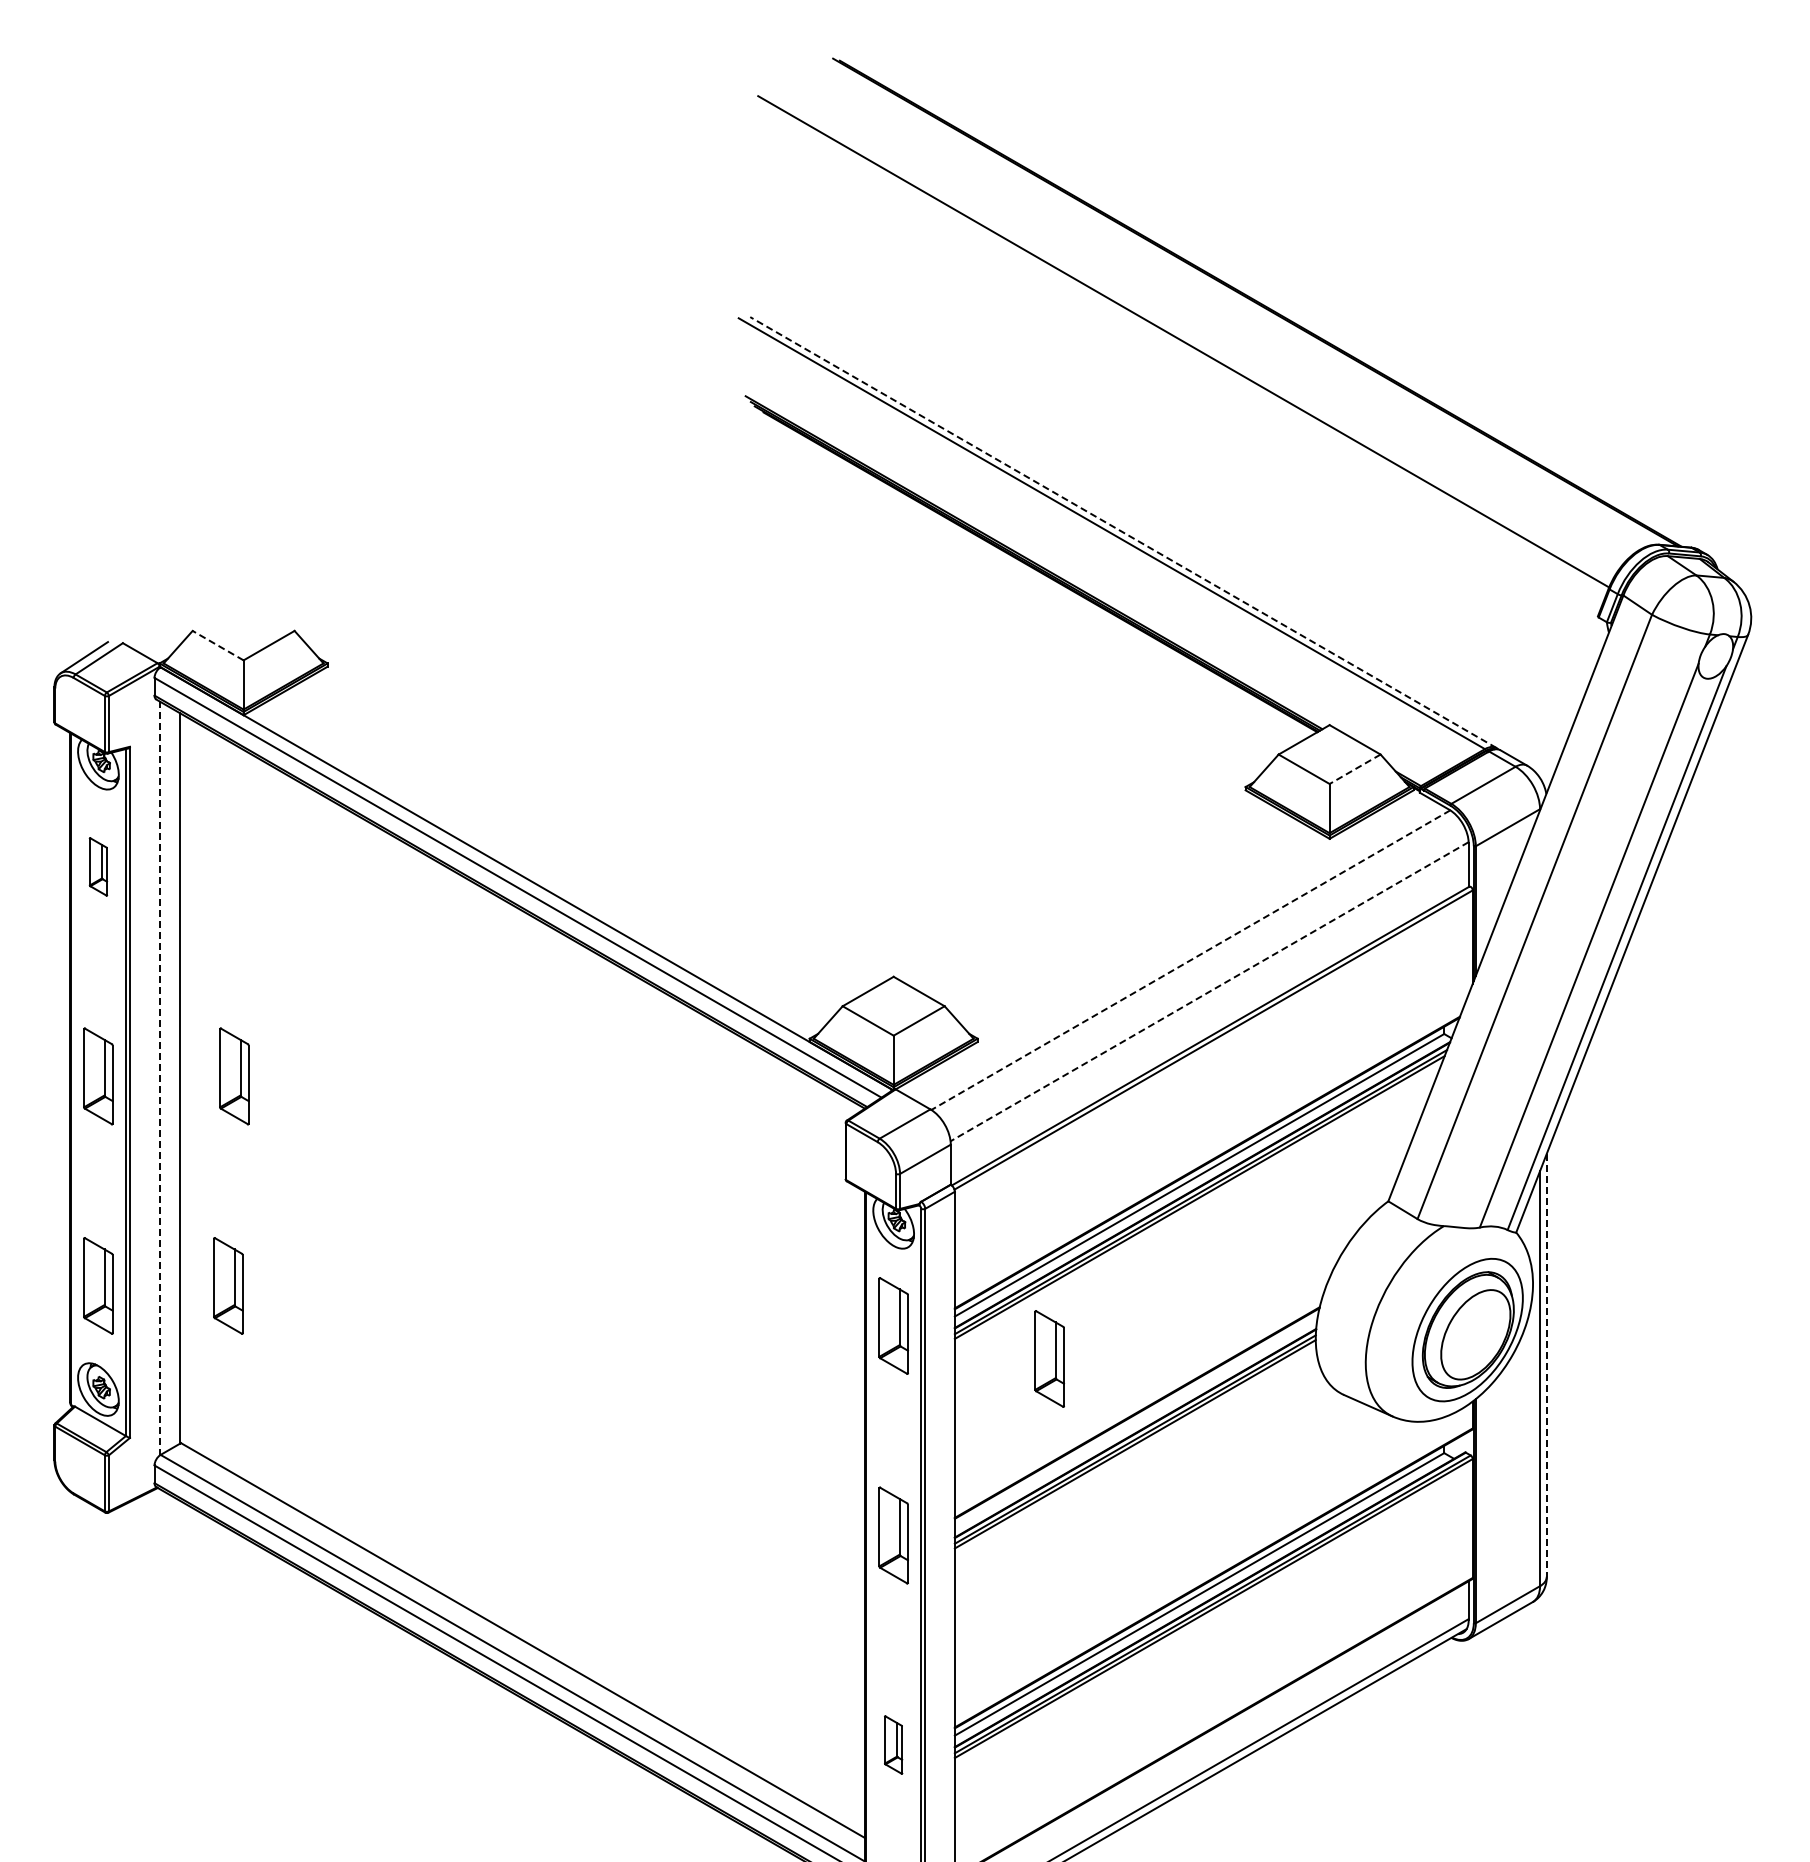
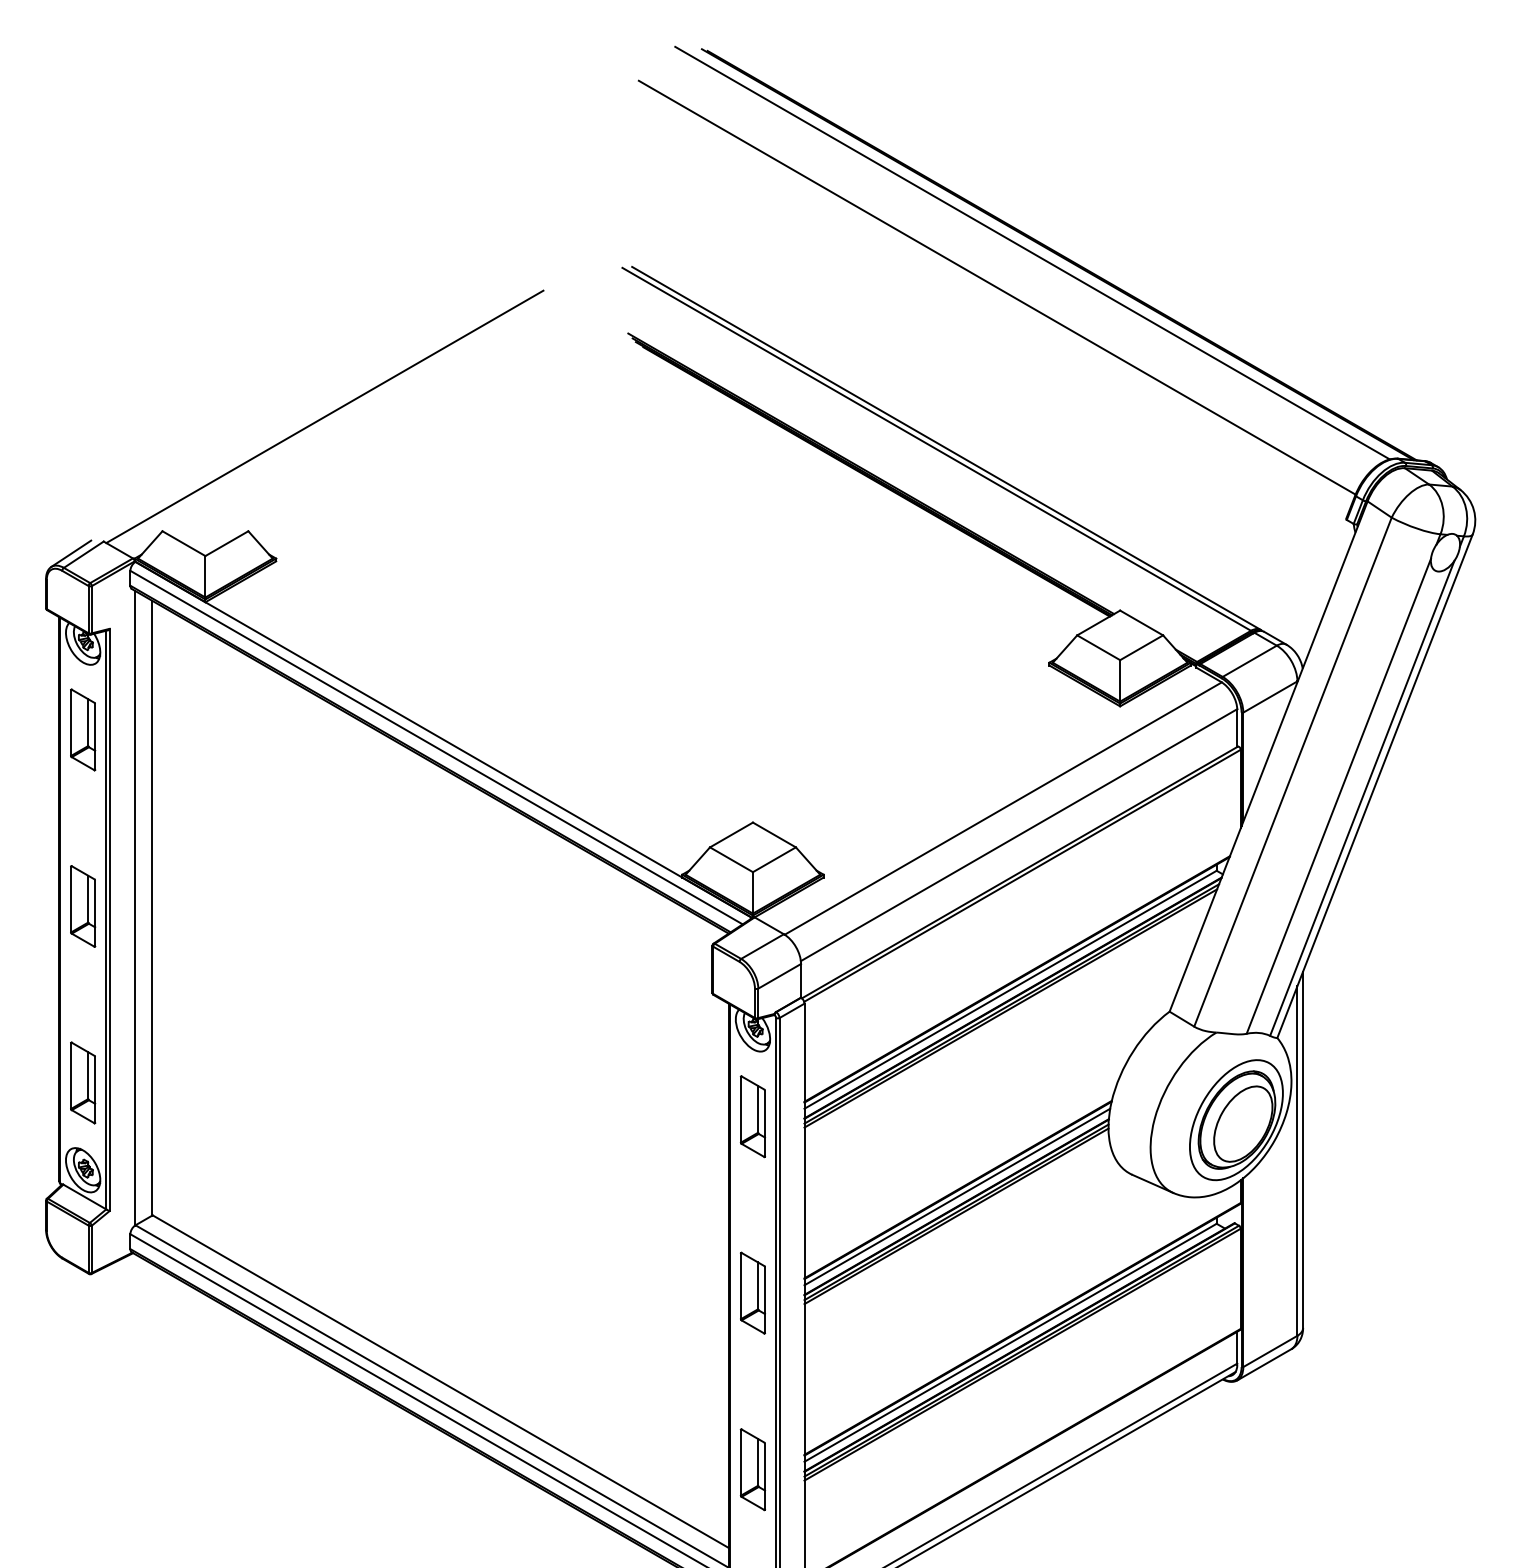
line: (1225, 300) -> (1032, 252), added
line: (384, 494) -> (324, 416), added
line: (1123, 532) -> (946, 448), dashed -> solid
line: (217, 645) -> (183, 543), dashed -> solid
line: (1354, 769) -> (1141, 647), dashed -> solid
part: (98, 866) -> (83, 729), size x1.67
line: (1190, 960) -> (1002, 808), dashed -> solid
line: (1209, 991) -> (1018, 834), dashed -> solid
part: (234, 1076) -> (197, 906), removed
line: (159, 1079) -> (134, 909), dashed -> solid
part: (228, 1285) -> (192, 1082), removed
part: (1049, 1358) -> (884, 1144), removed
line: (1546, 1365) -> (1302, 1149), dashed -> solid
line: (1135, 1421) -> (956, 1197), added
part: (893, 1744) -> (752, 1469), size x1.67

